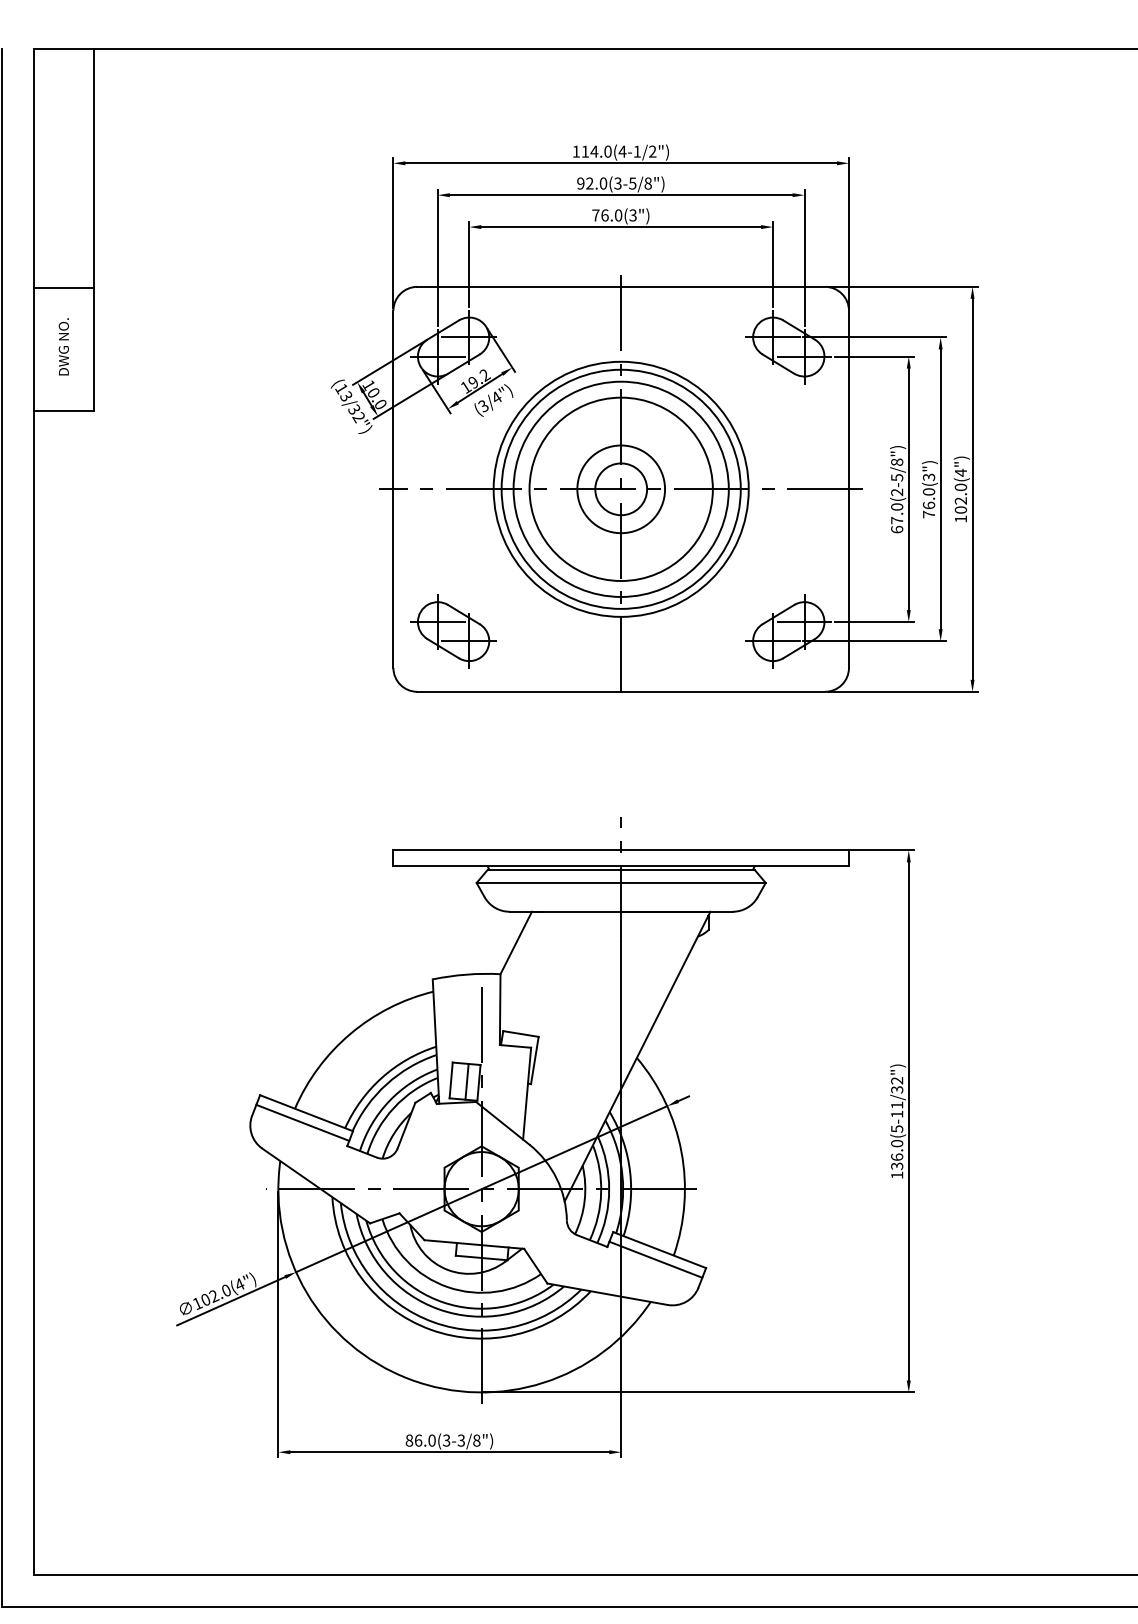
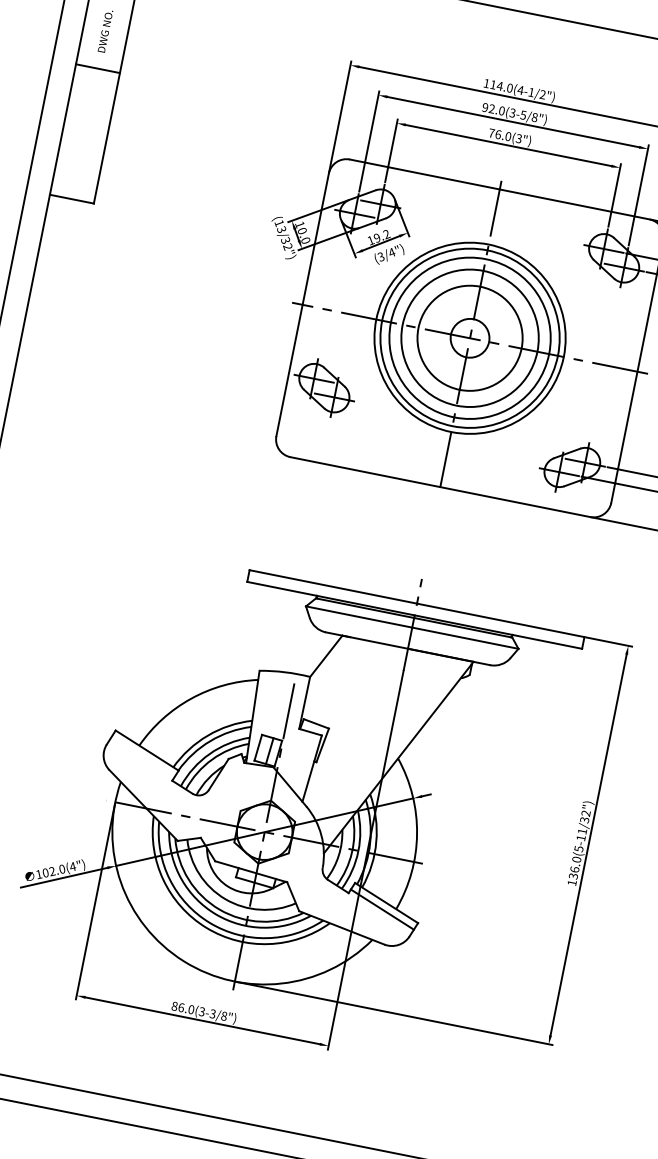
line: (63, 287) -> (97, 68), moved
text: (63, 346) -> (105, 30), moved
circle: (621, 489) -> (470, 338), size x1.6
part: (453, 631) -> (324, 388), moved
line: (302, 1122) -> (142, 756), removed

